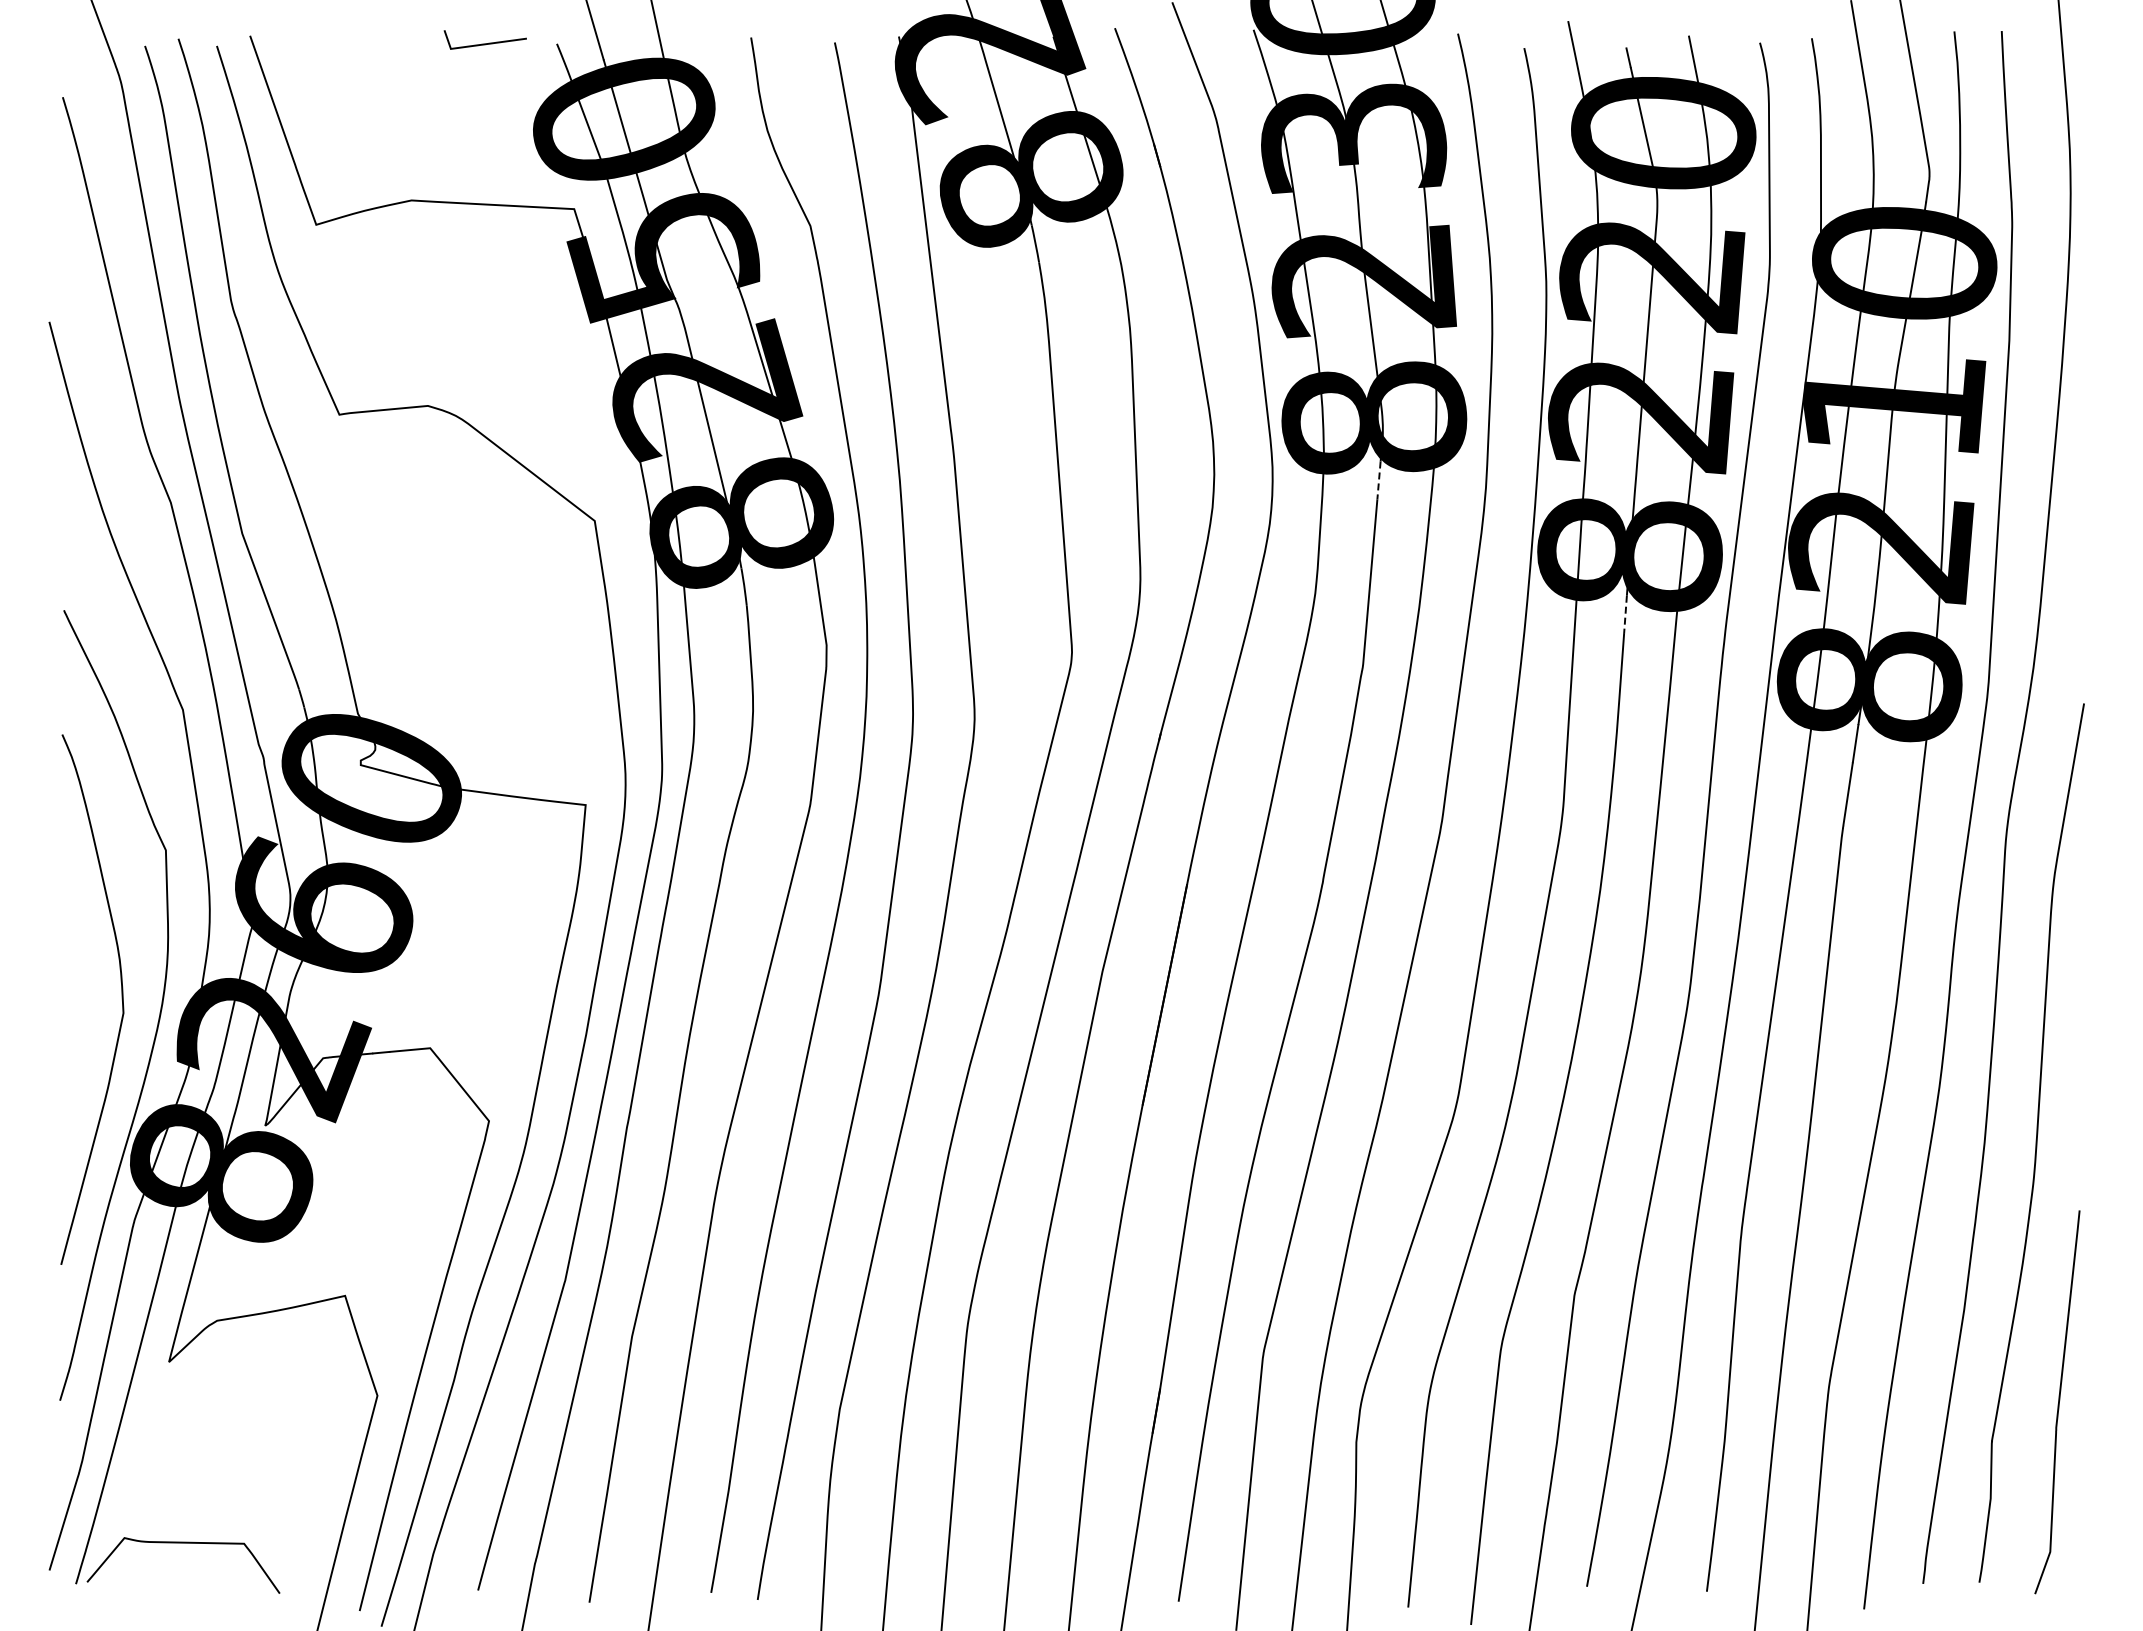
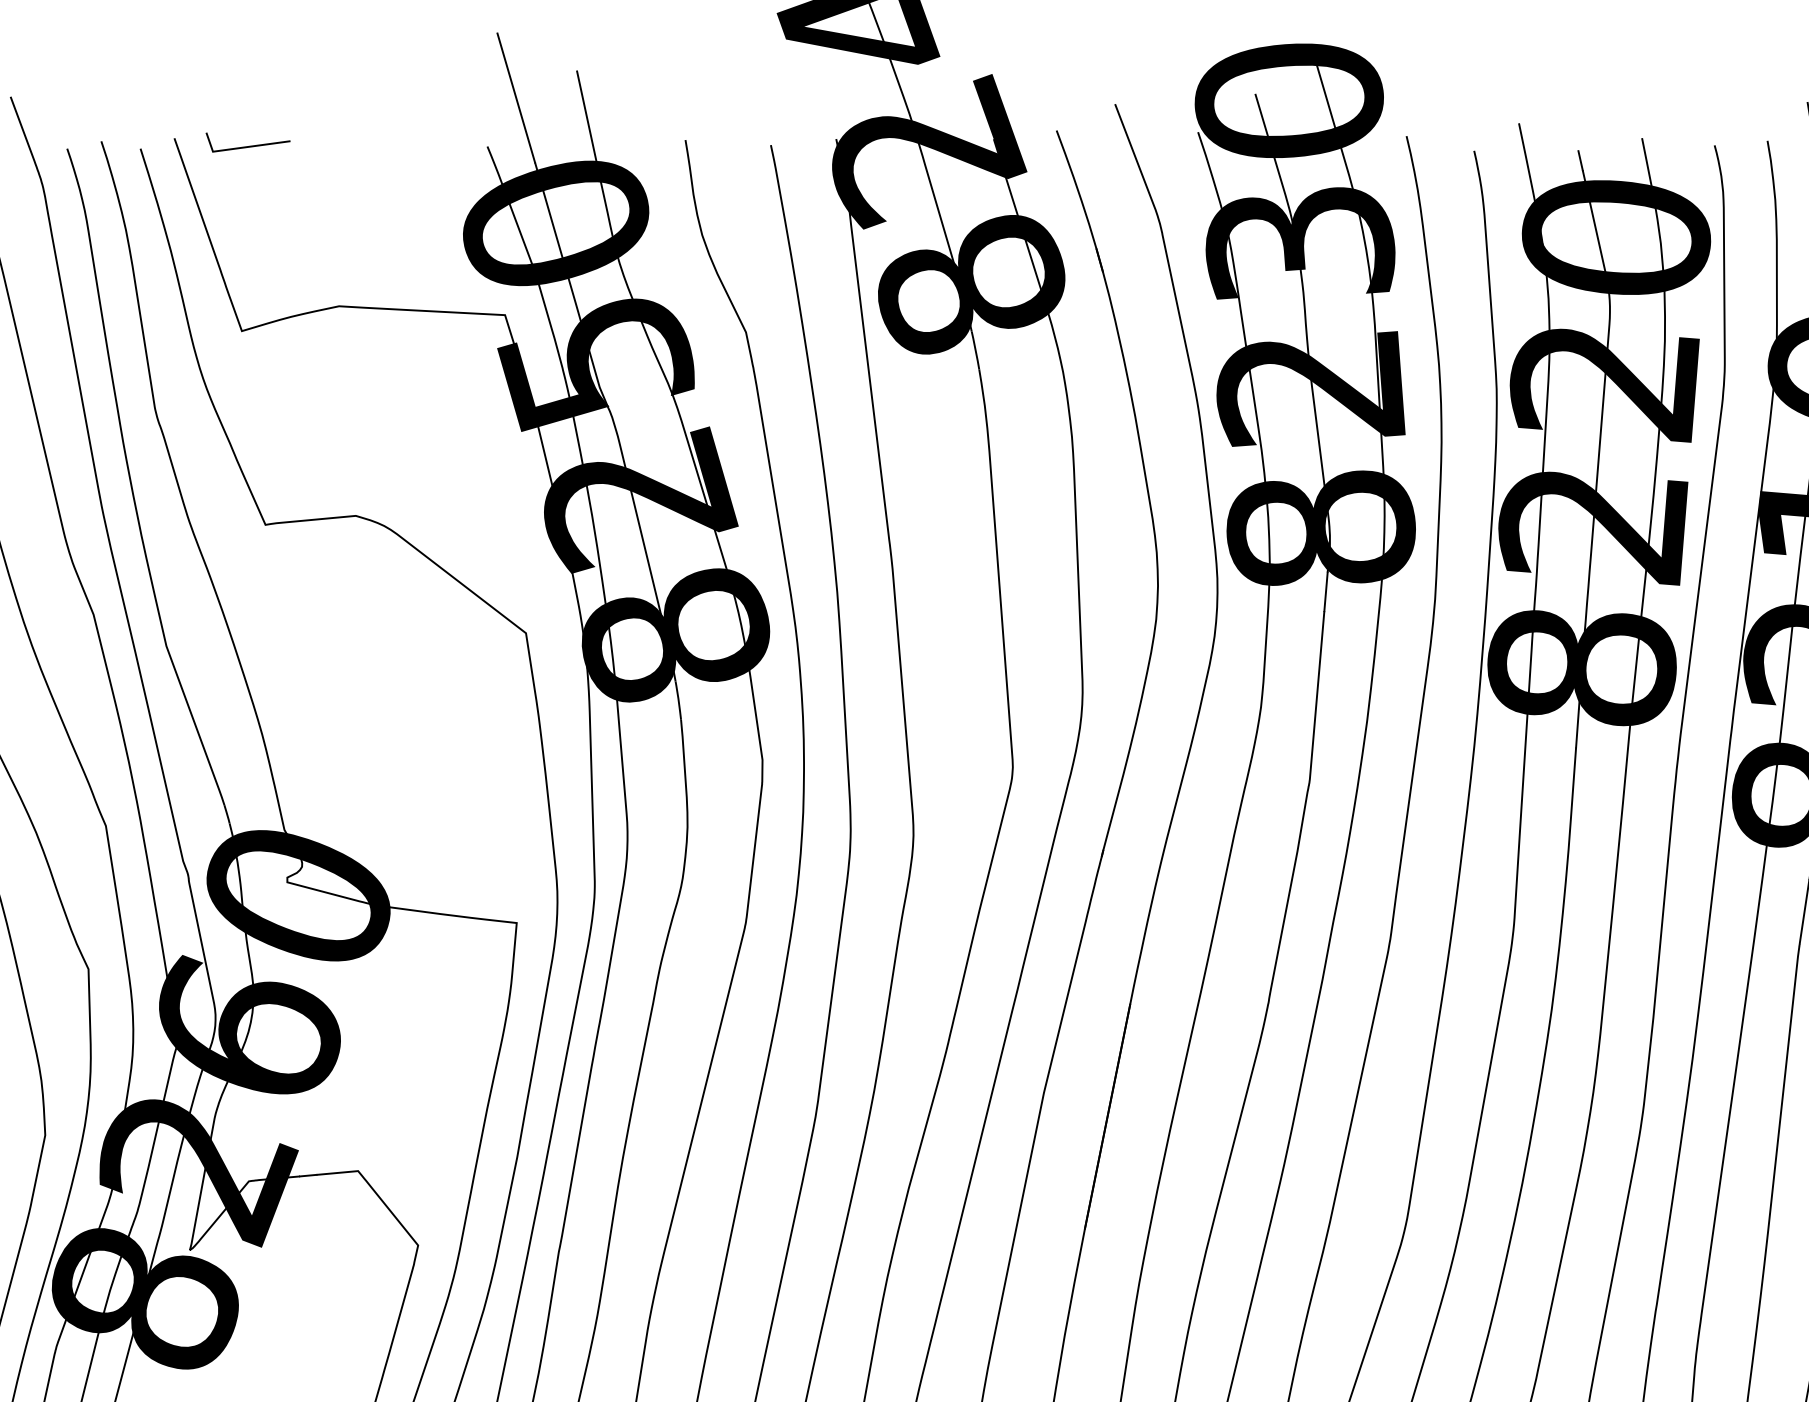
line: (484, 43) -> (247, 146), moved
line: (1379, 480) -> (1326, 591), dashed -> solid
line: (1625, 614) -> (1577, 728), dashed -> solid

